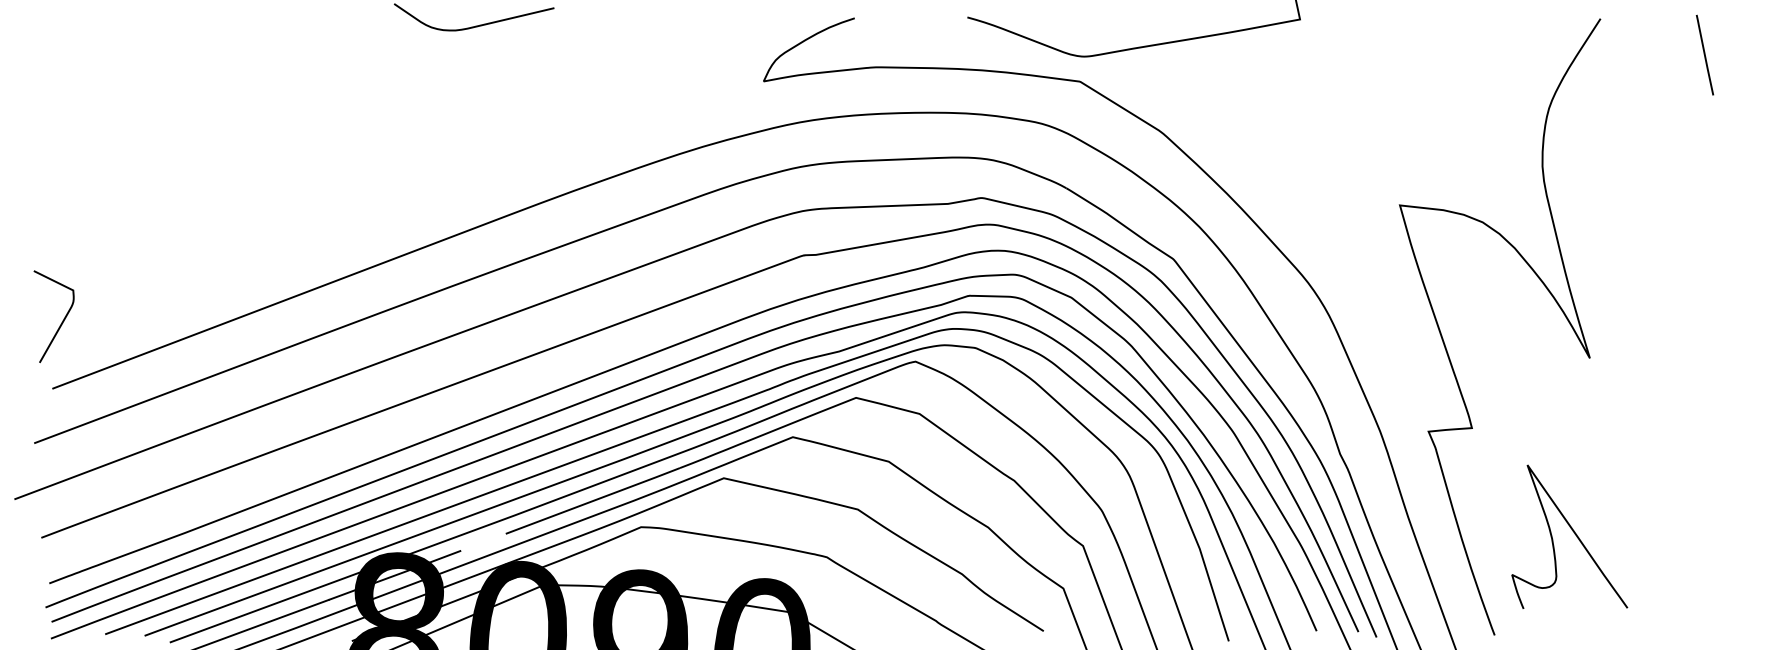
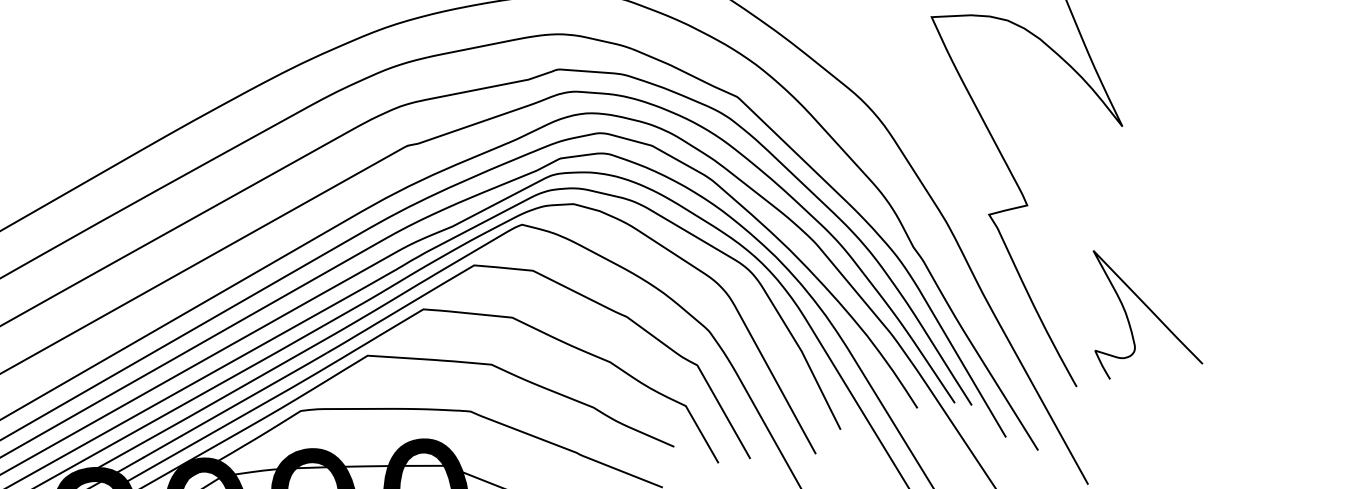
curve: (1574, 534) -> (1145, 305), moved
line: (483, 541) -> (162, 445), added

